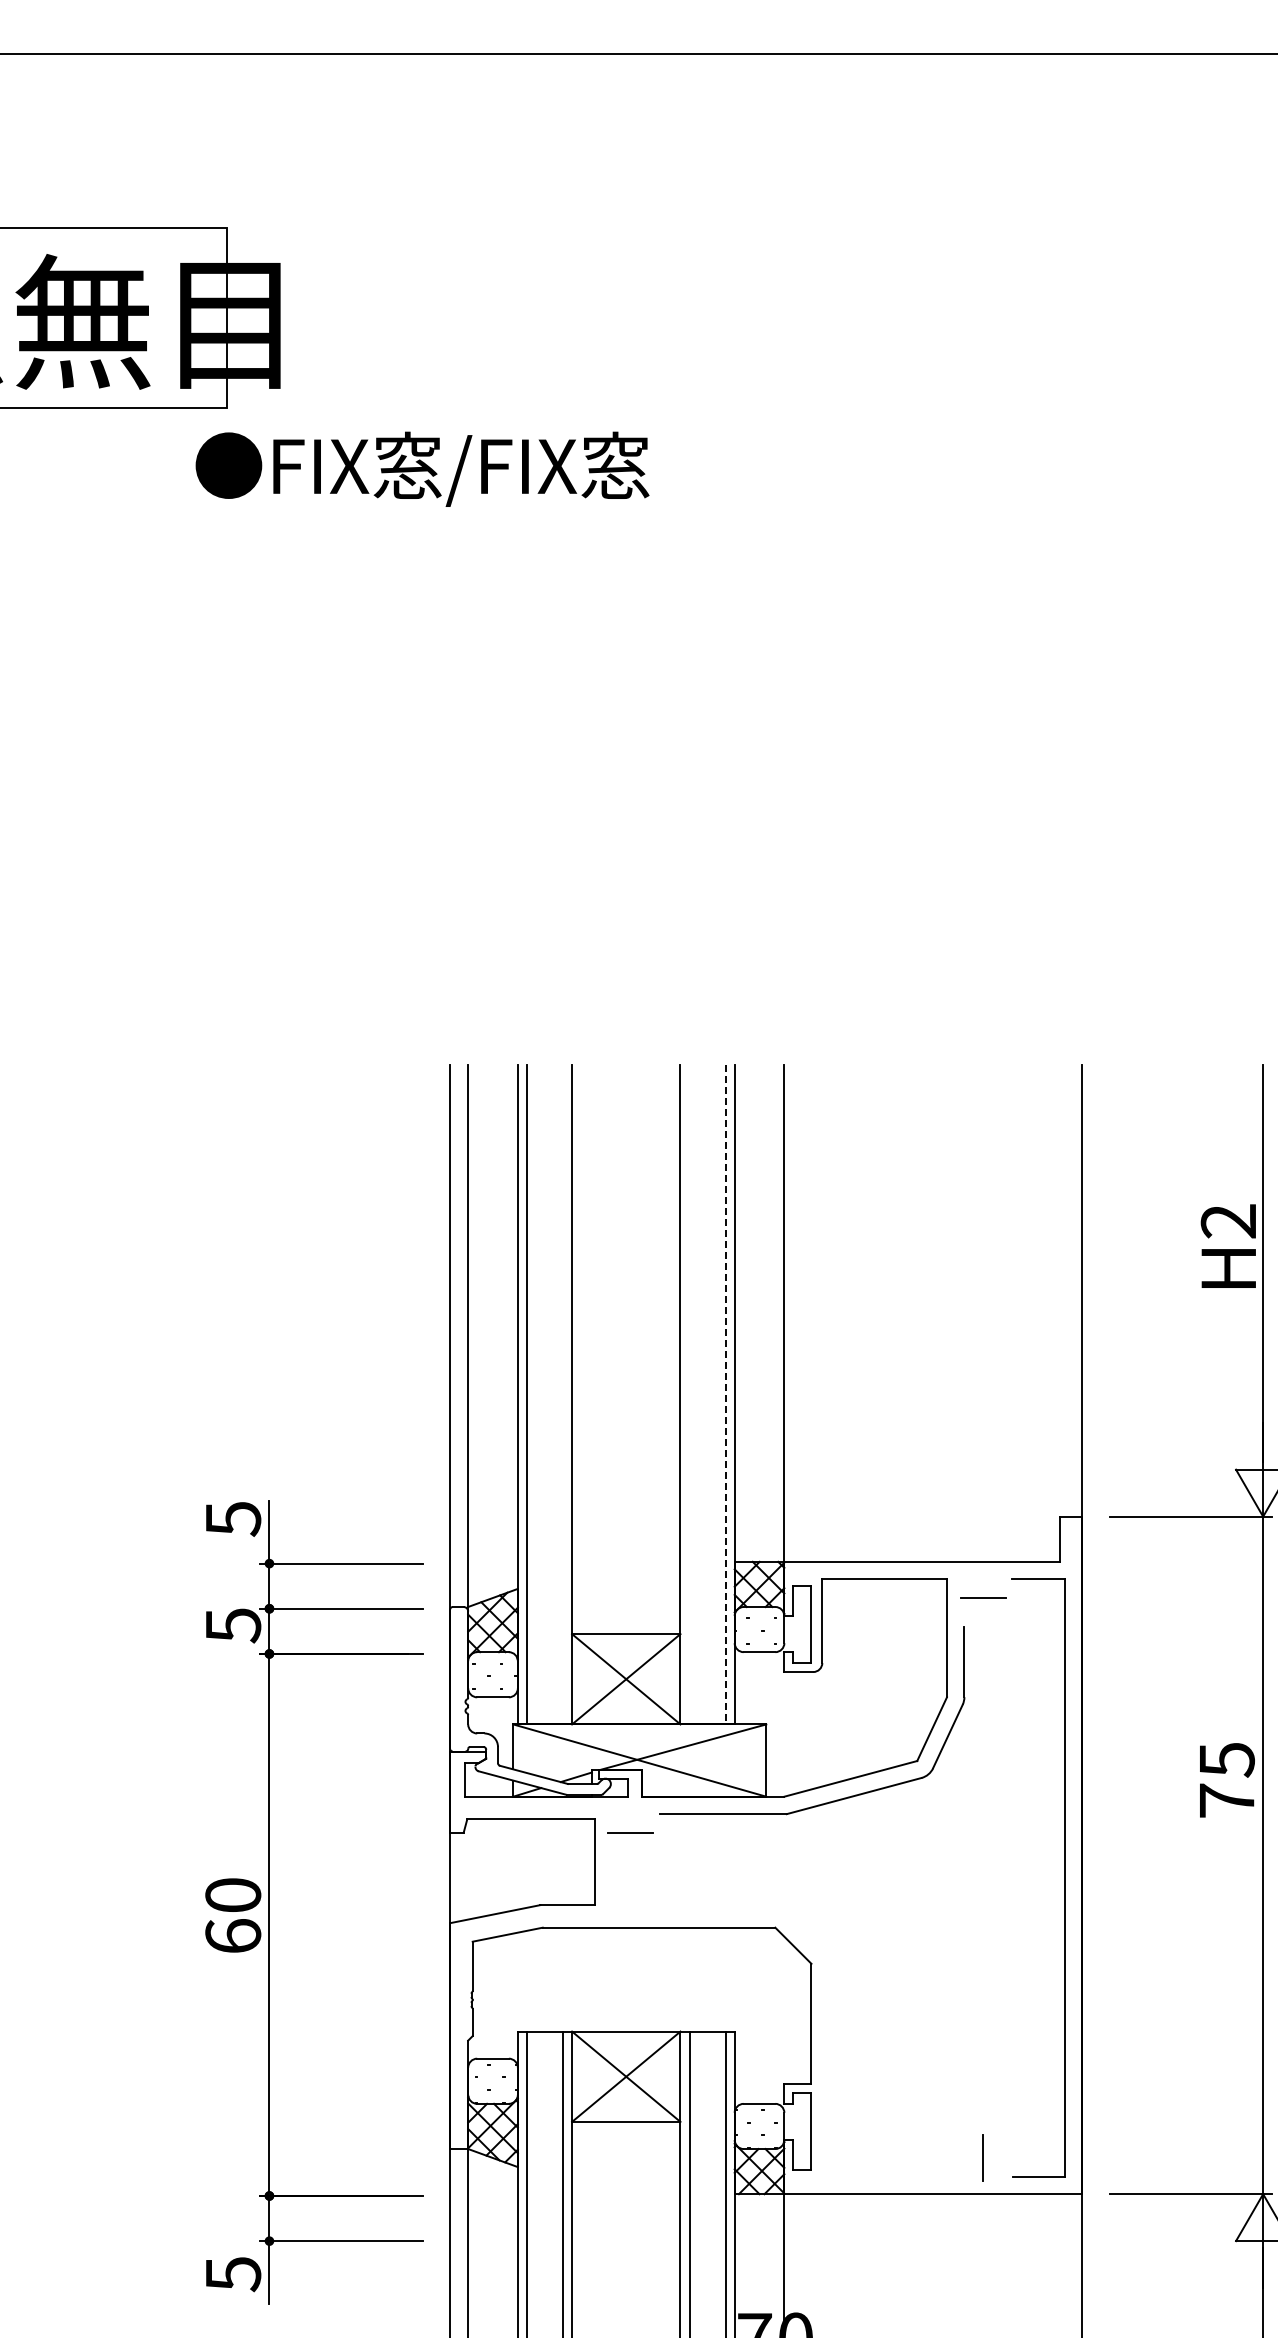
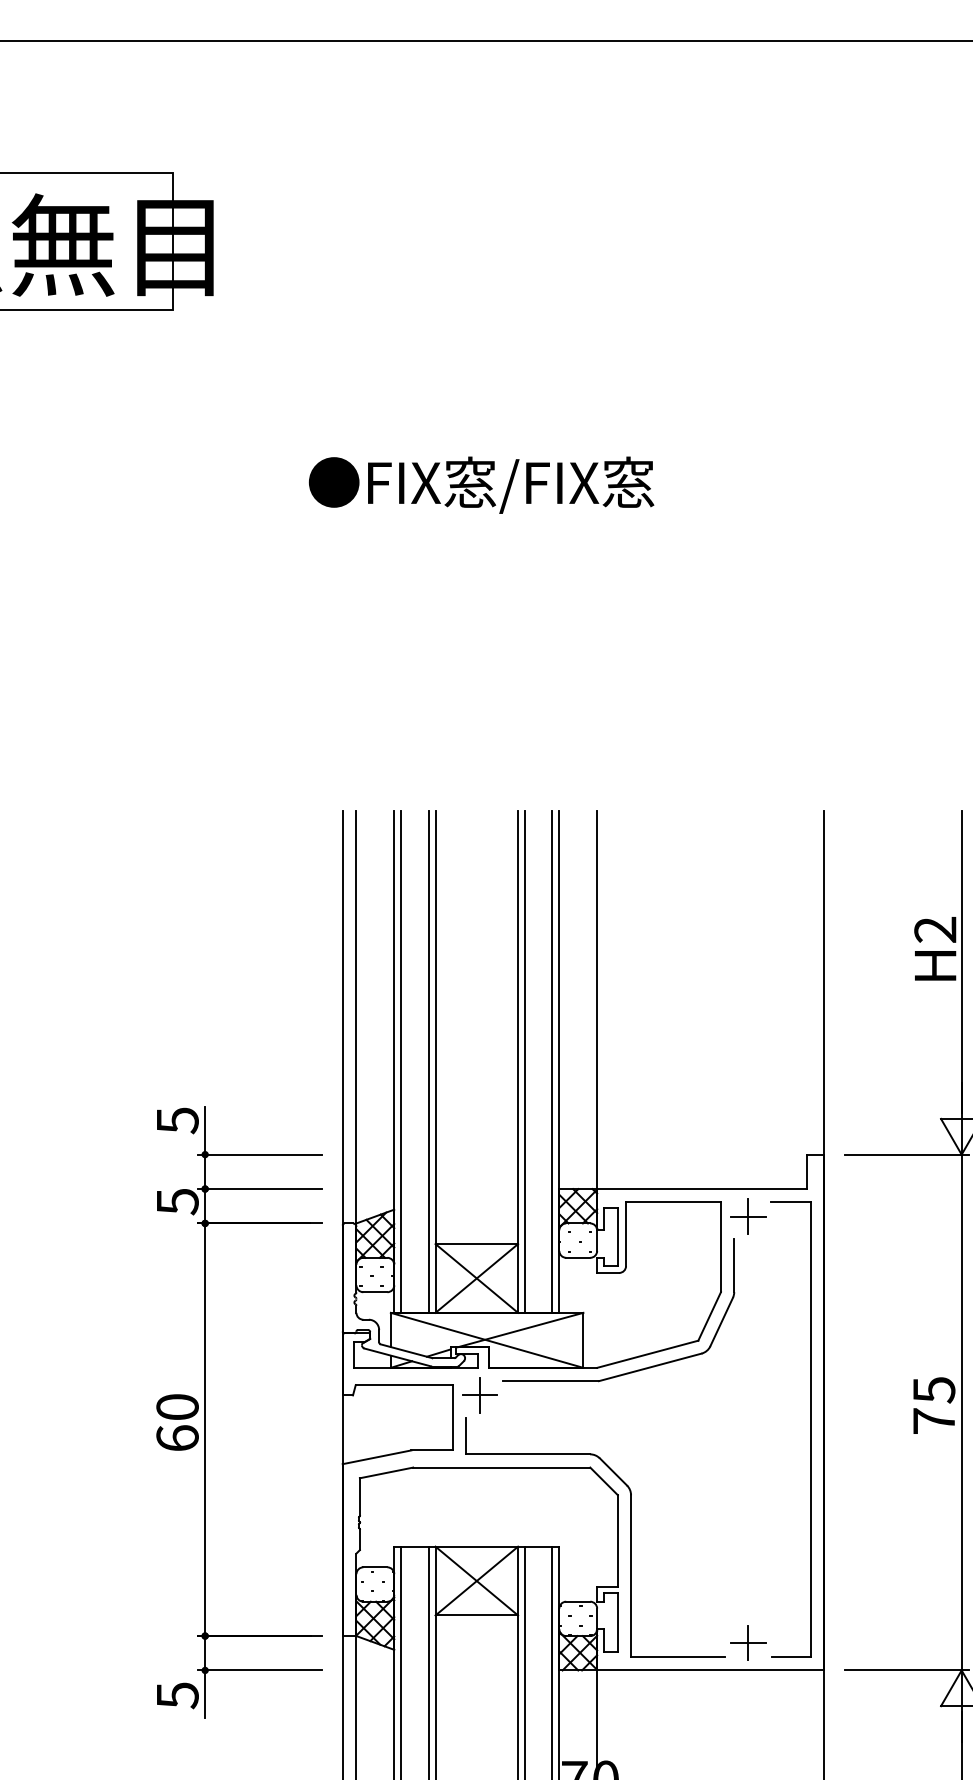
text: (422, 468) -> (481, 484), moved
line: (563, 1394) -> (429, 1061), added
line: (689, 1394) -> (524, 1061), added
line: (725, 1394) -> (552, 1061), dashed -> solid
line: (983, 1597) -> (748, 1216), added
text: (1227, 1780) -> (934, 1405), moved
line: (630, 1832) -> (480, 1395), added
part: (269, 1902) -> (205, 1412), moved
part: (828, 2019) -> (630, 1537), added
line: (982, 2158) -> (748, 1643), added

